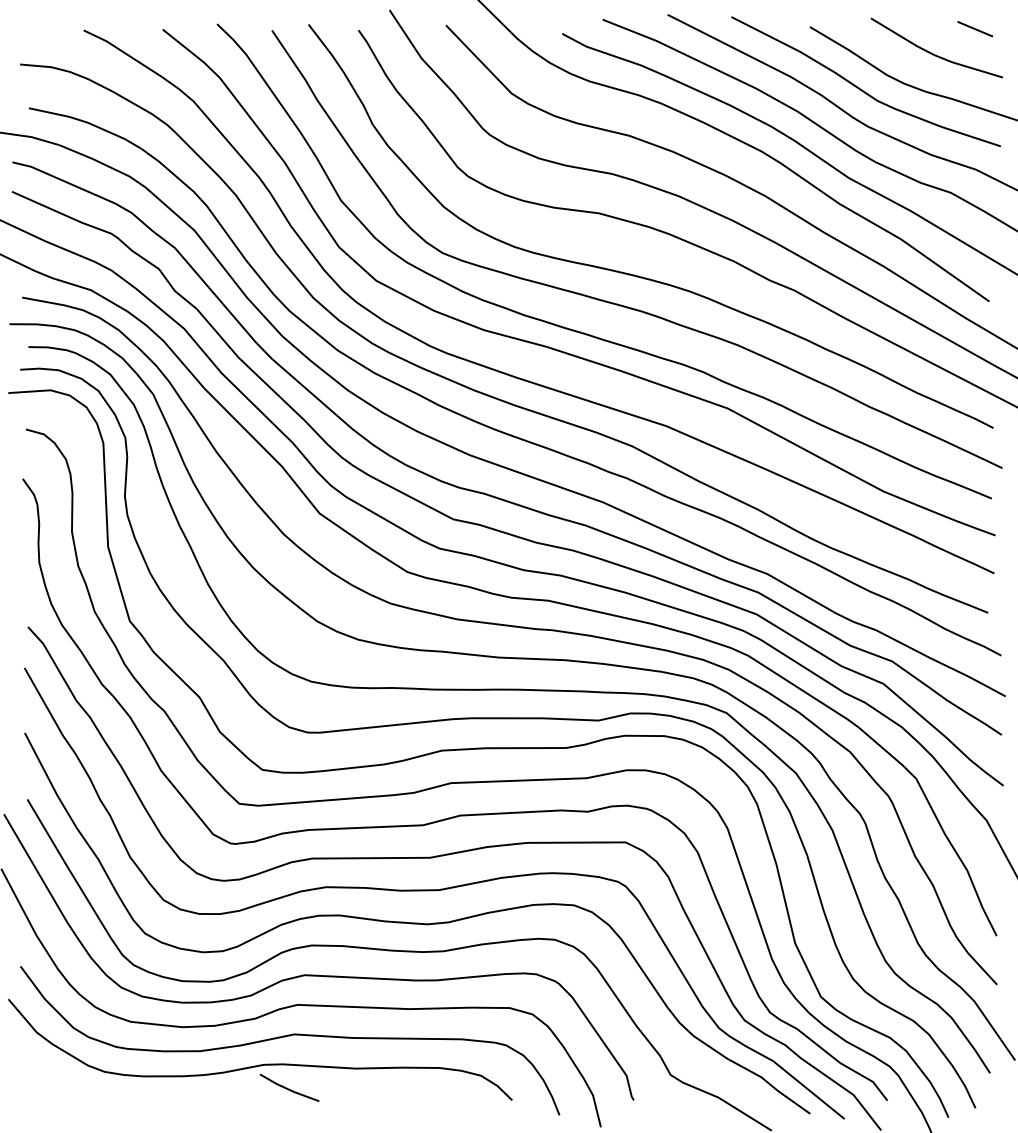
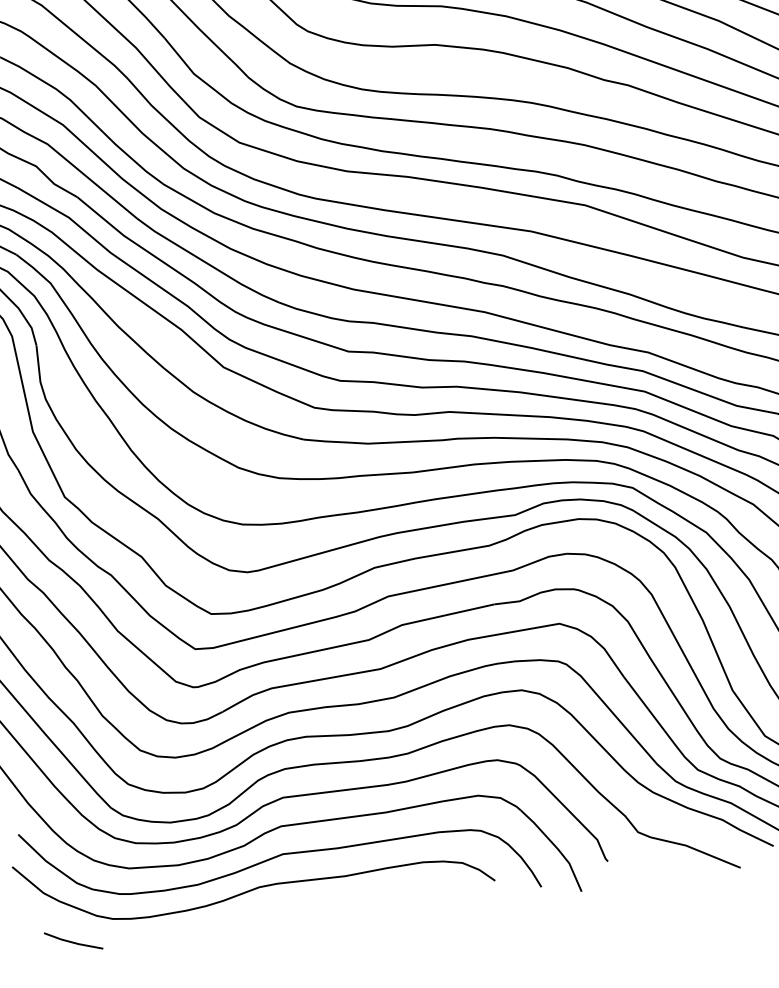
line: (289, 1088) -> (73, 941), moved

